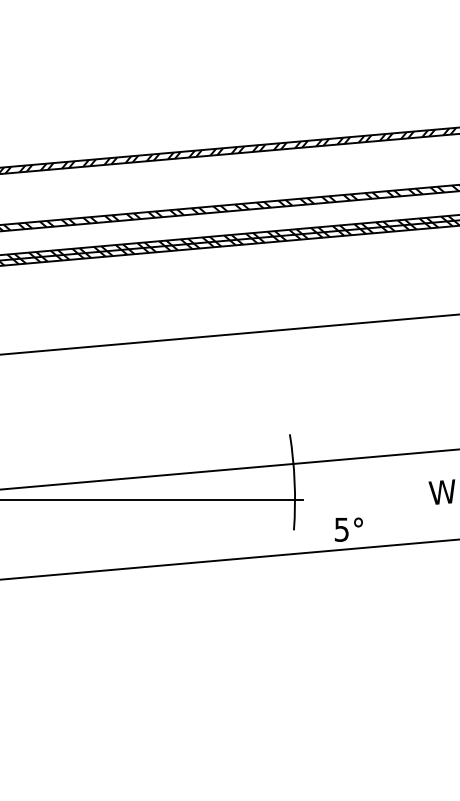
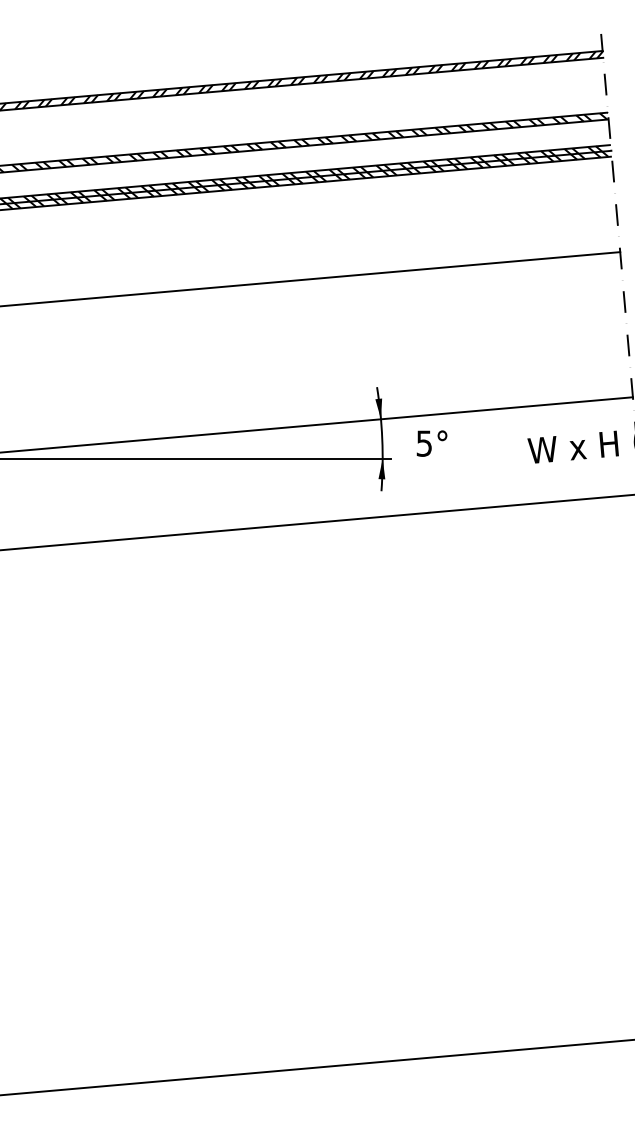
fill: (291, 453) -> (378, 408), added
fill: (293, 509) -> (381, 468), added
text: (348, 529) -> (431, 443), moved

